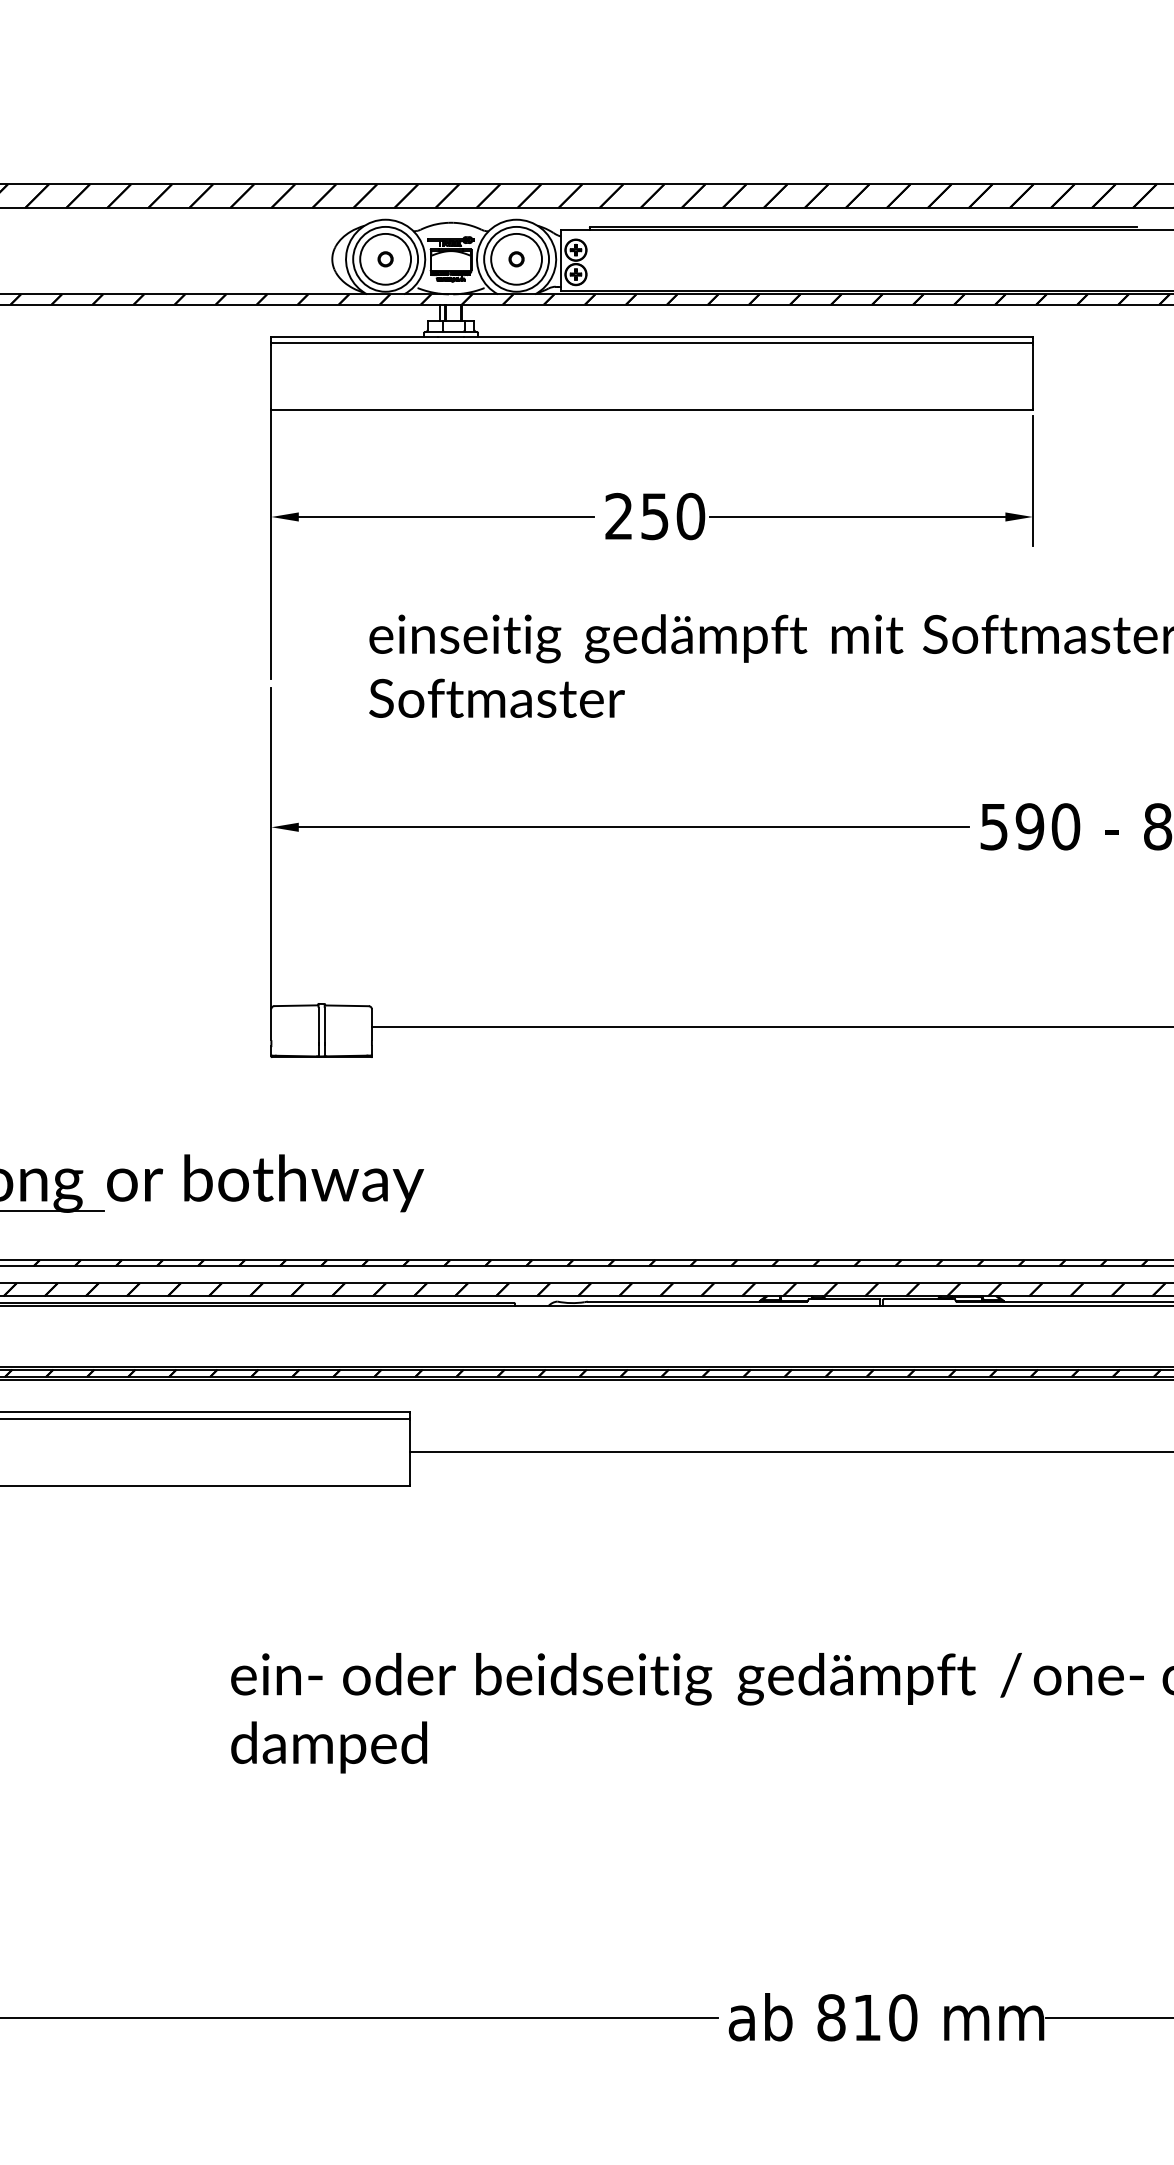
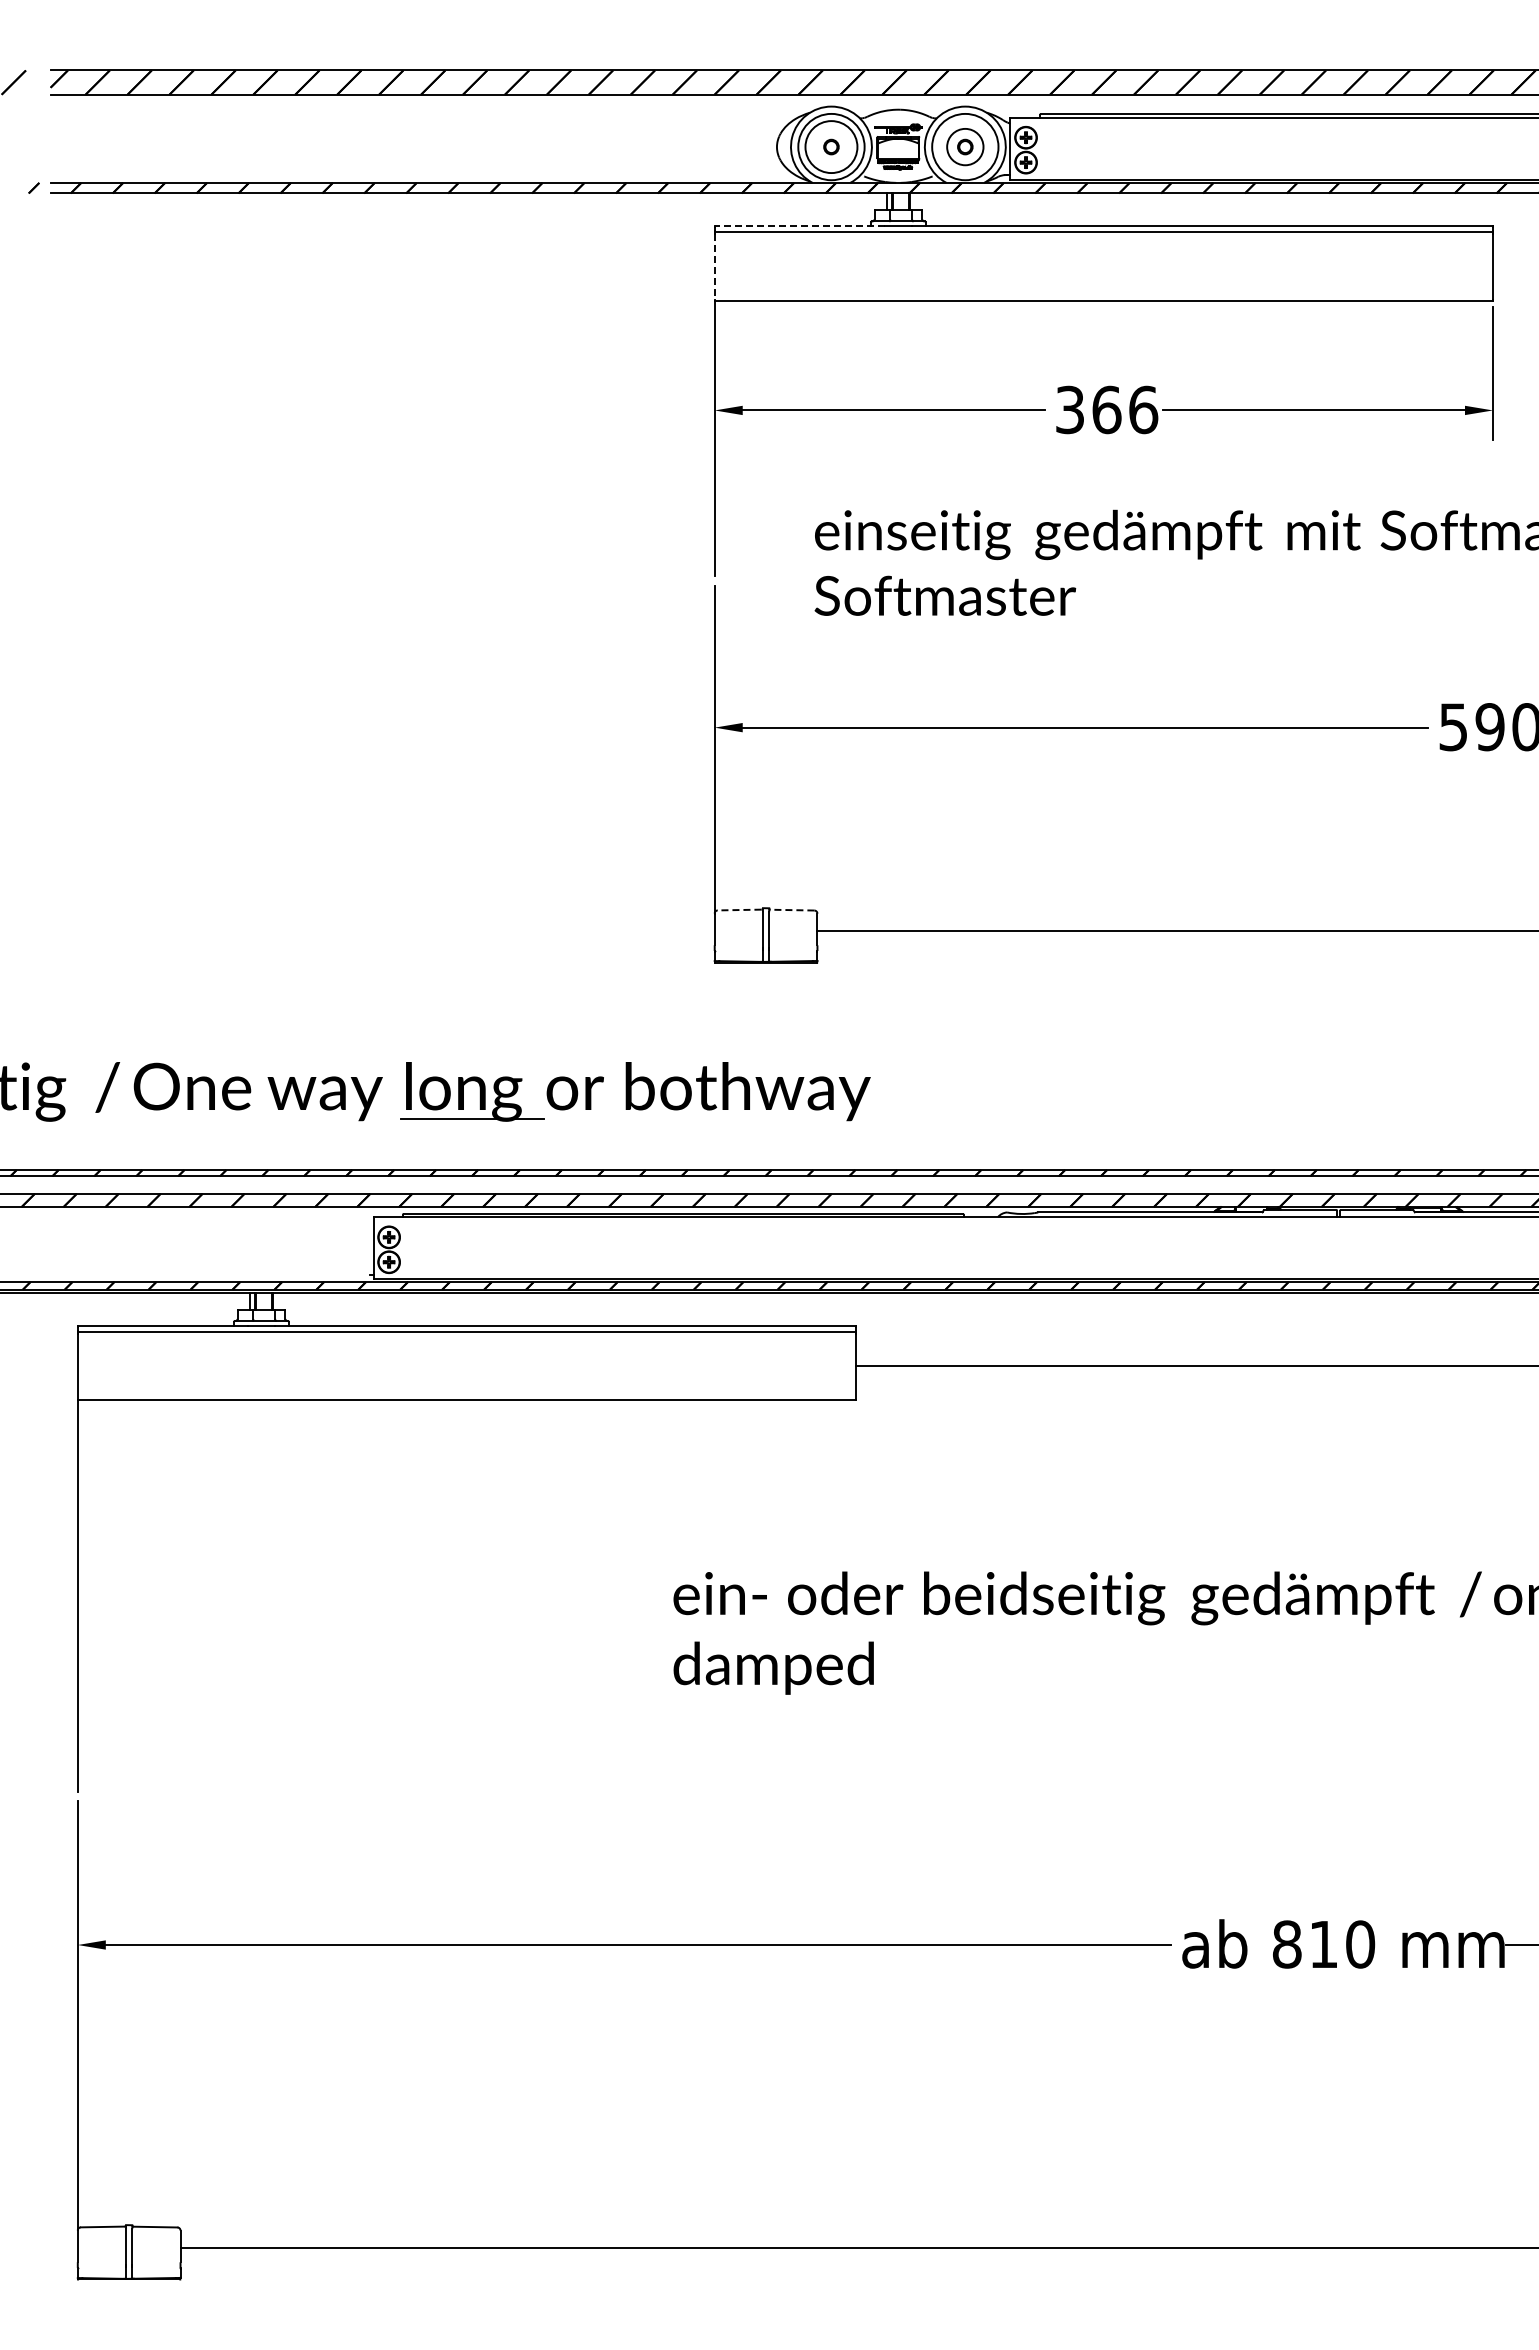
circle: (516, 259) -> (965, 147), size x0.7
line: (354, 337) -> (799, 226), solid -> dashed
line: (271, 377) -> (714, 267), solid -> dashed
text: (655, 516) -> (1107, 409), 250 -> 366
line: (295, 1006) -> (739, 910), solid -> dashed
line: (347, 1006) -> (792, 910), solid -> dashed

